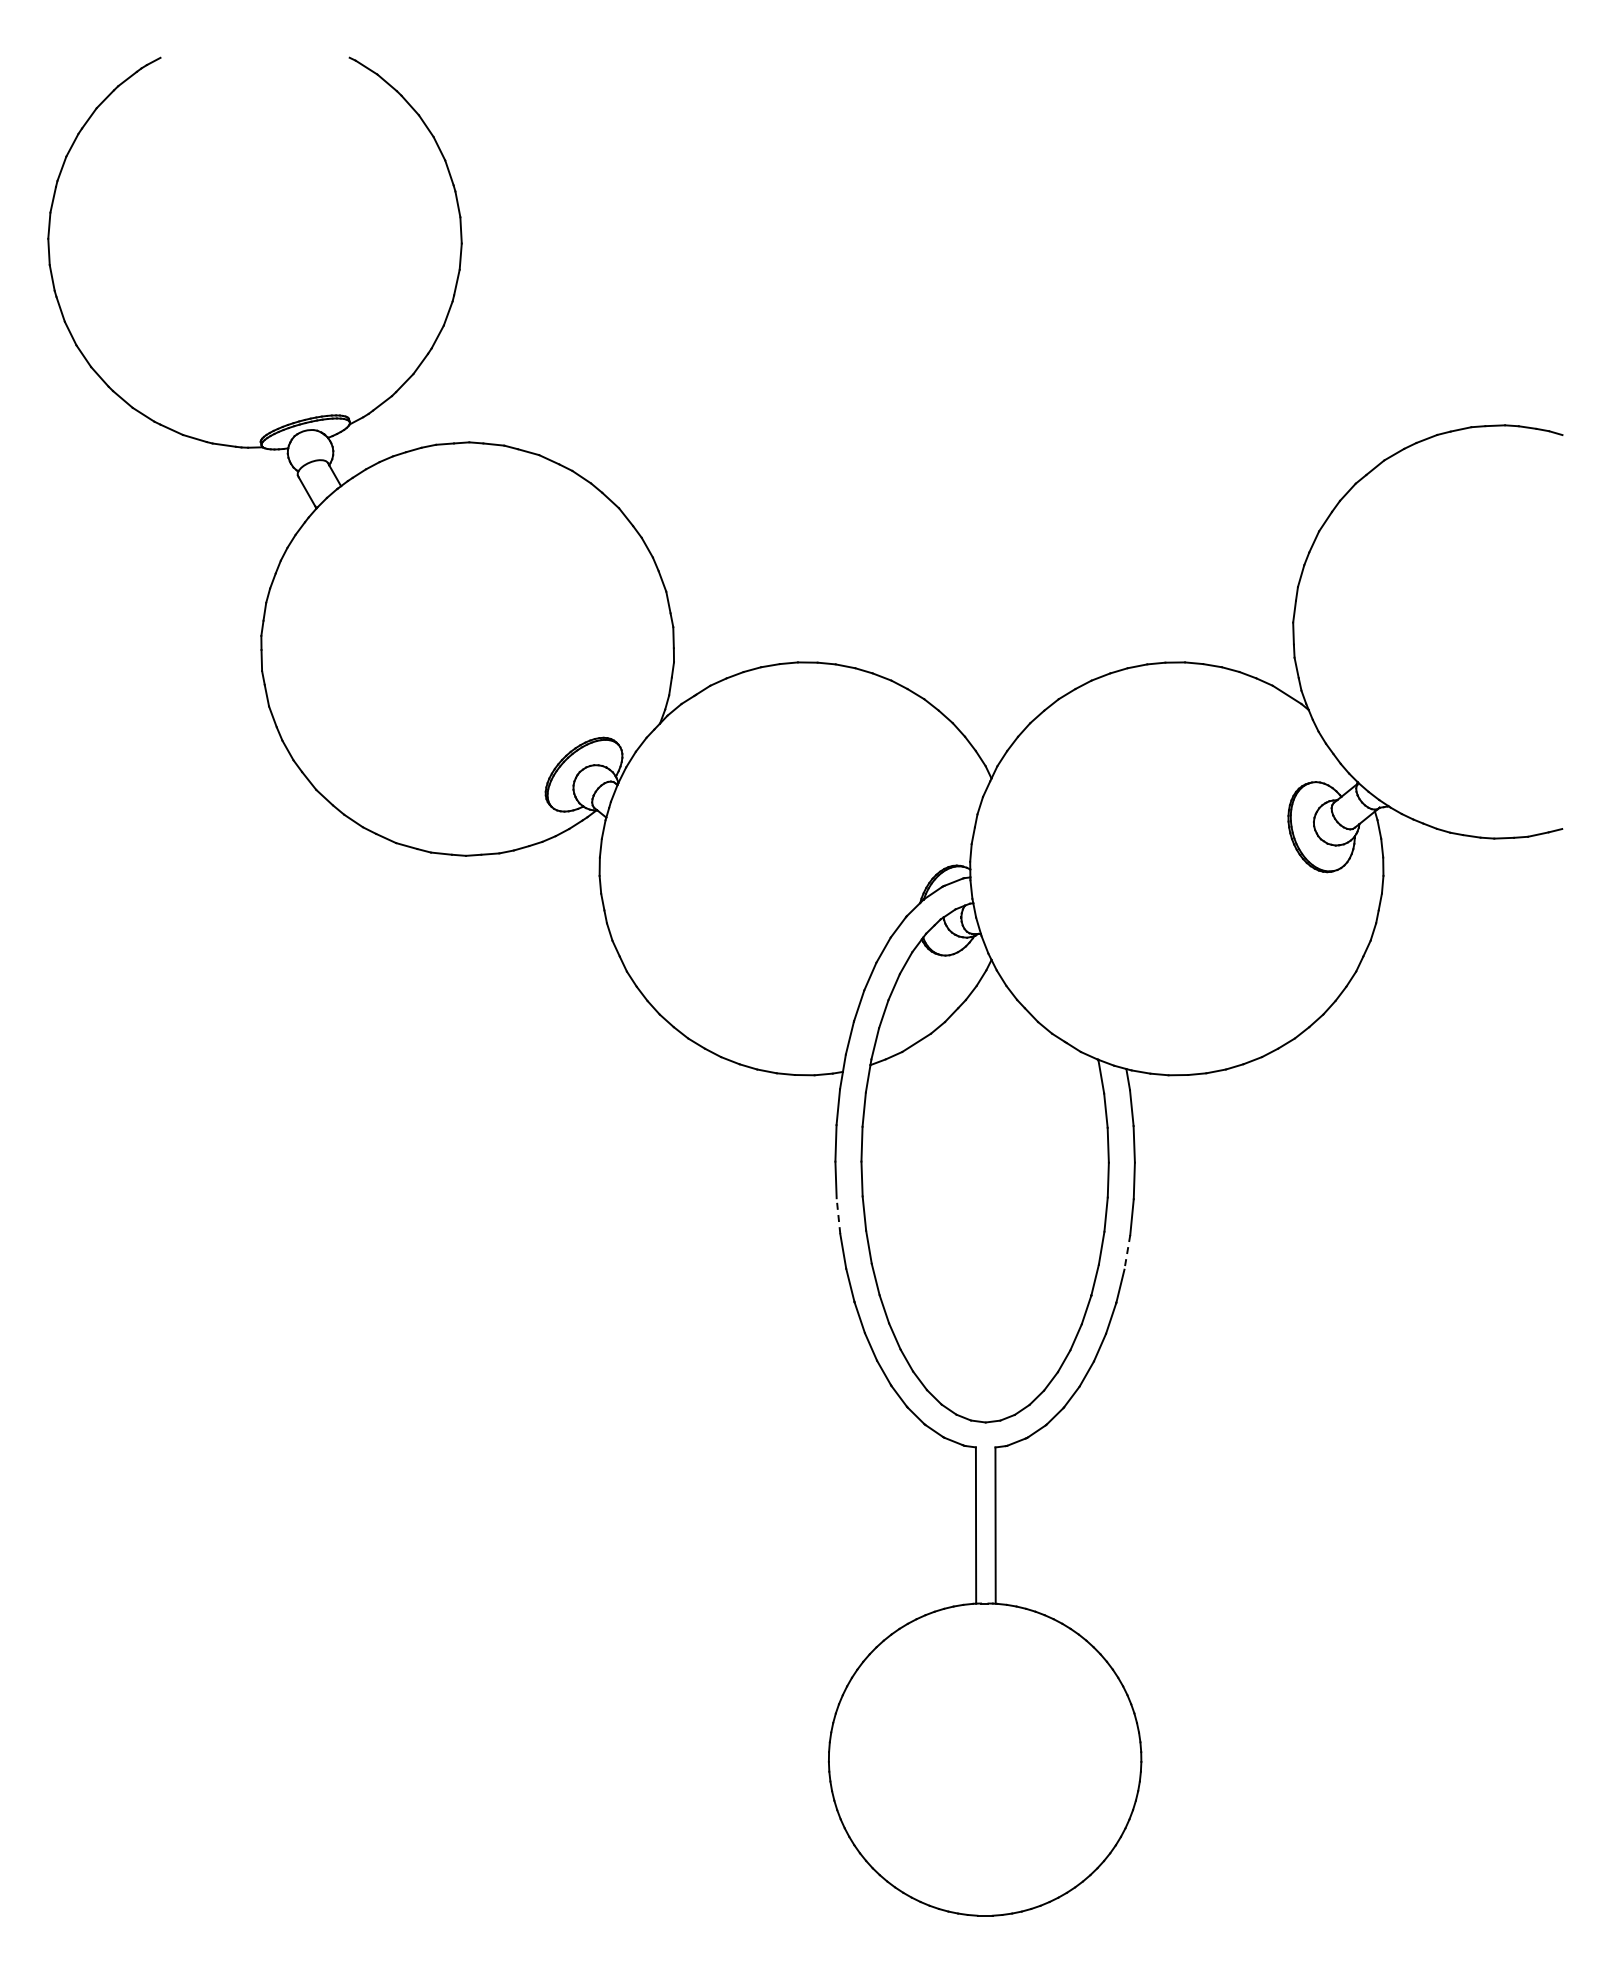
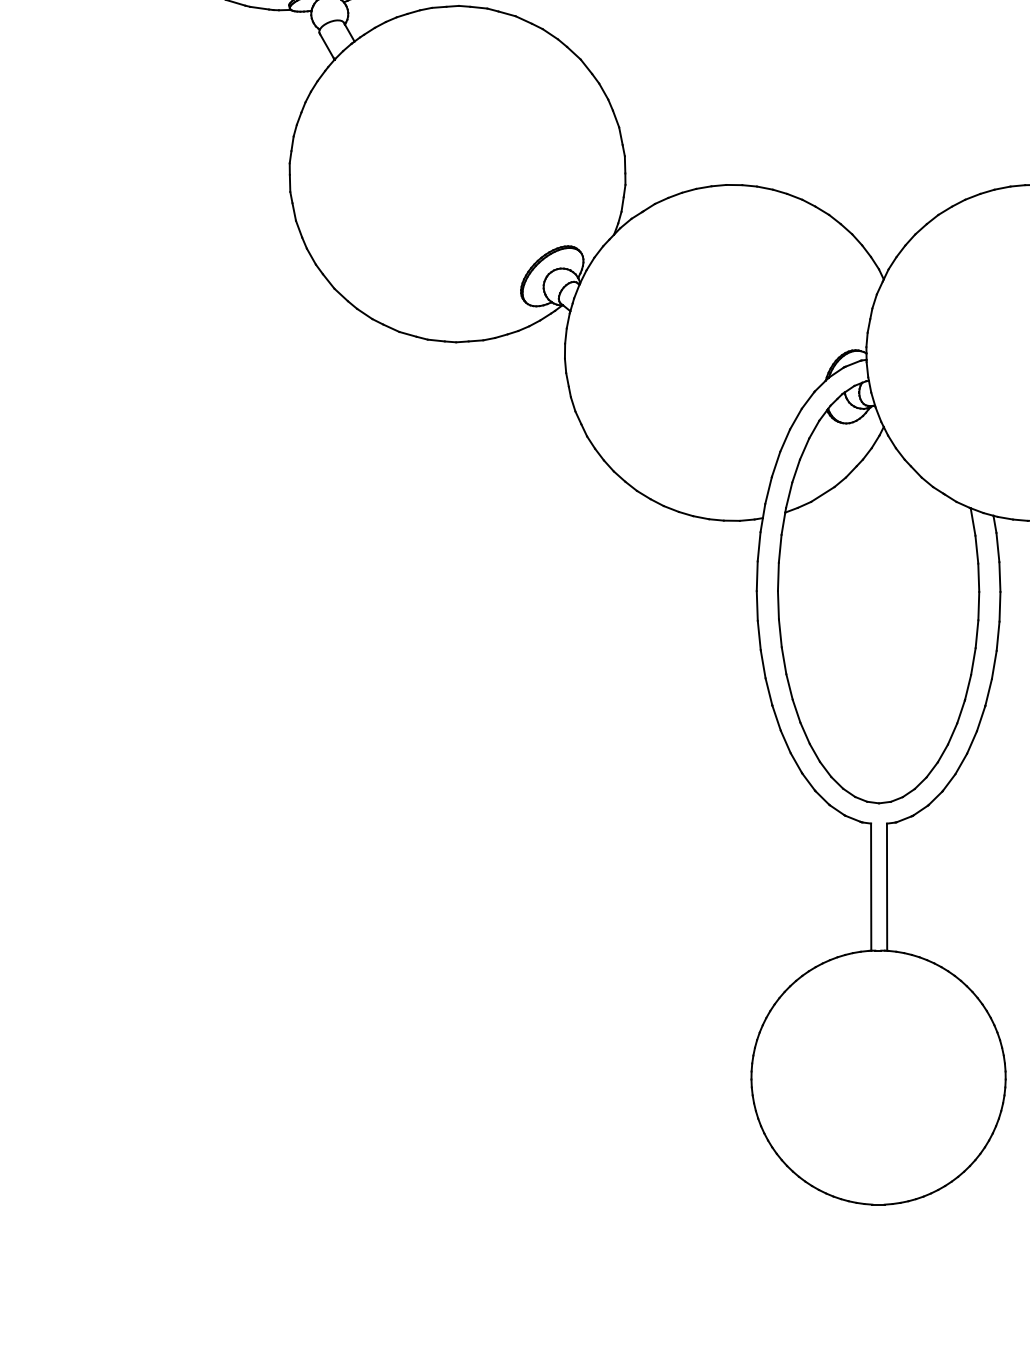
line: (838, 1215) -> (759, 634), dashed -> solid
line: (1127, 1252) -> (994, 665), dashed -> solid

